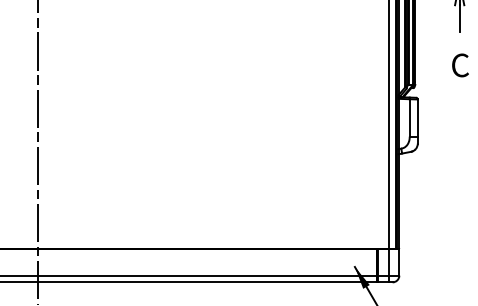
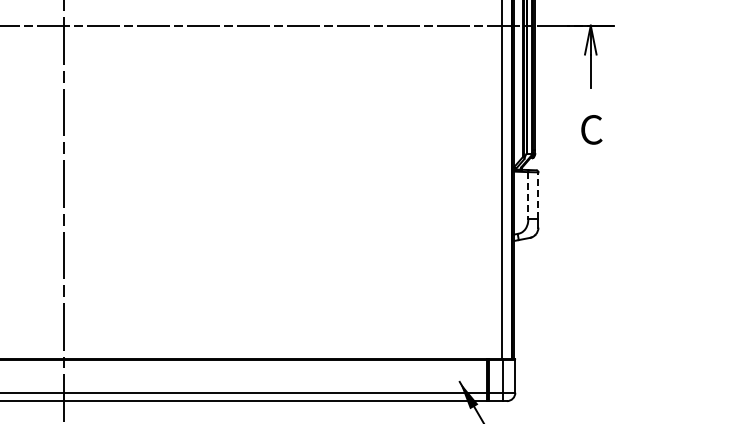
line: (417, 117) -> (538, 195), solid -> dashed
line: (409, 118) -> (528, 196), solid -> dashed

